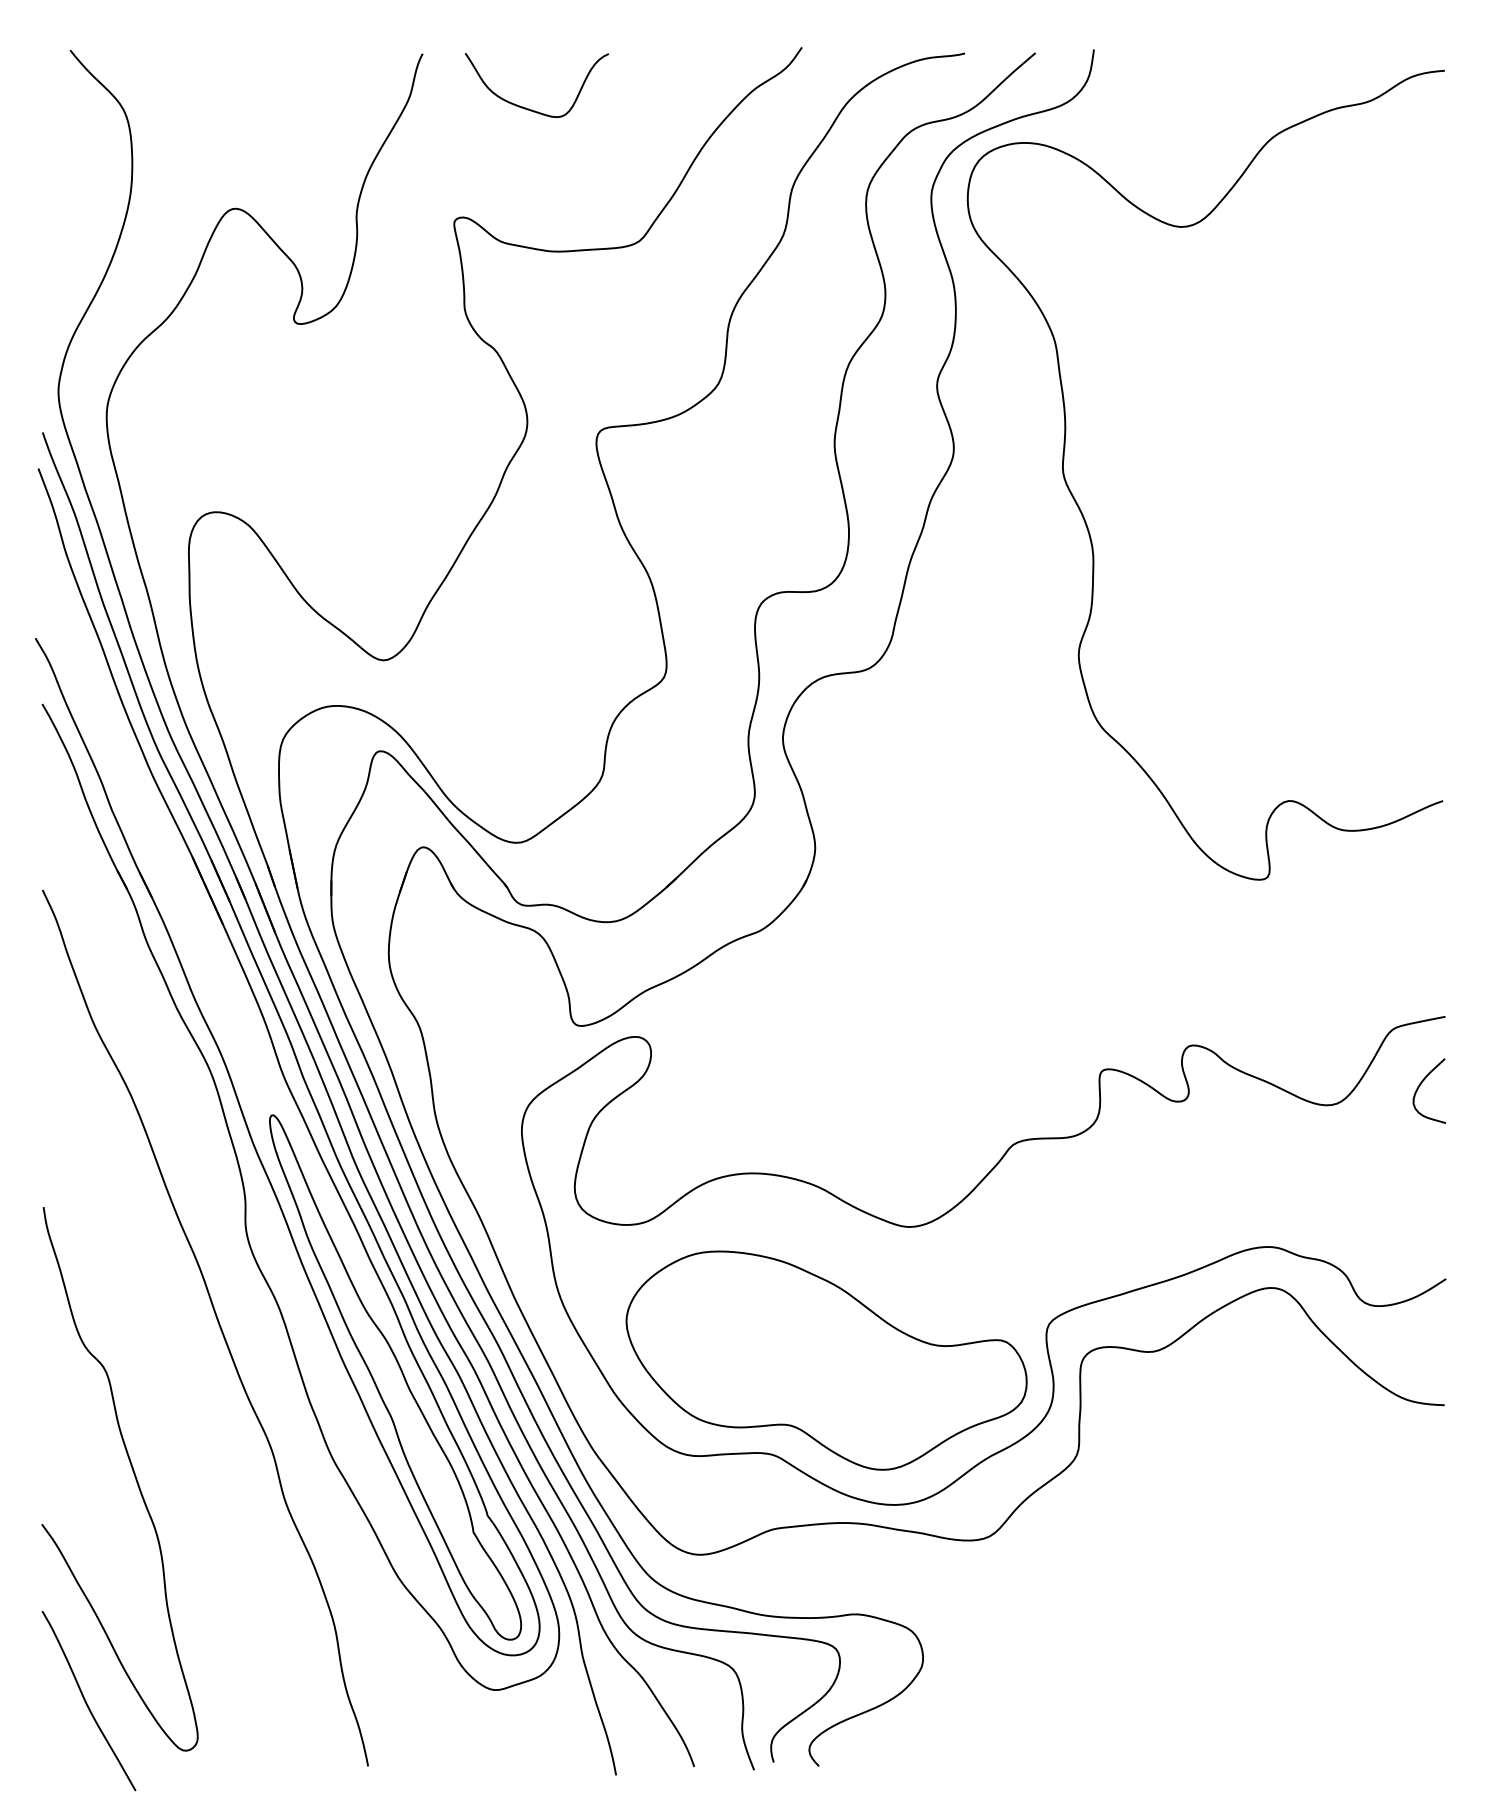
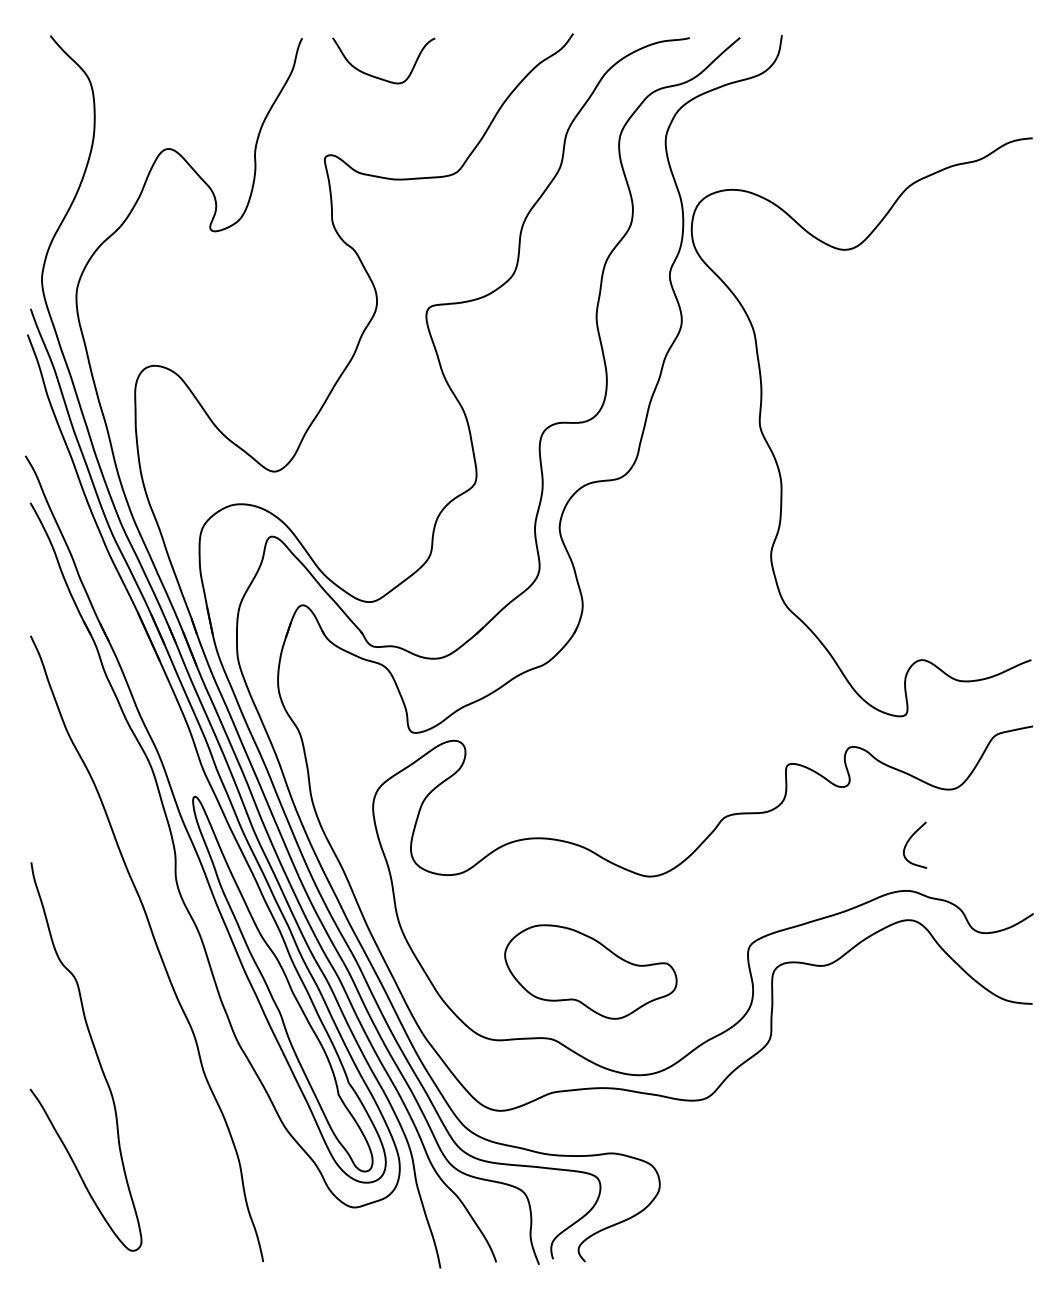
curve: (1086, 521) -> (776, 460), moved
curve: (1420, 1086) -> (908, 841), moved
part: (826, 1360) -> (590, 971), size x0.6
curve: (86, 1701) -> (62, 1215), removed

